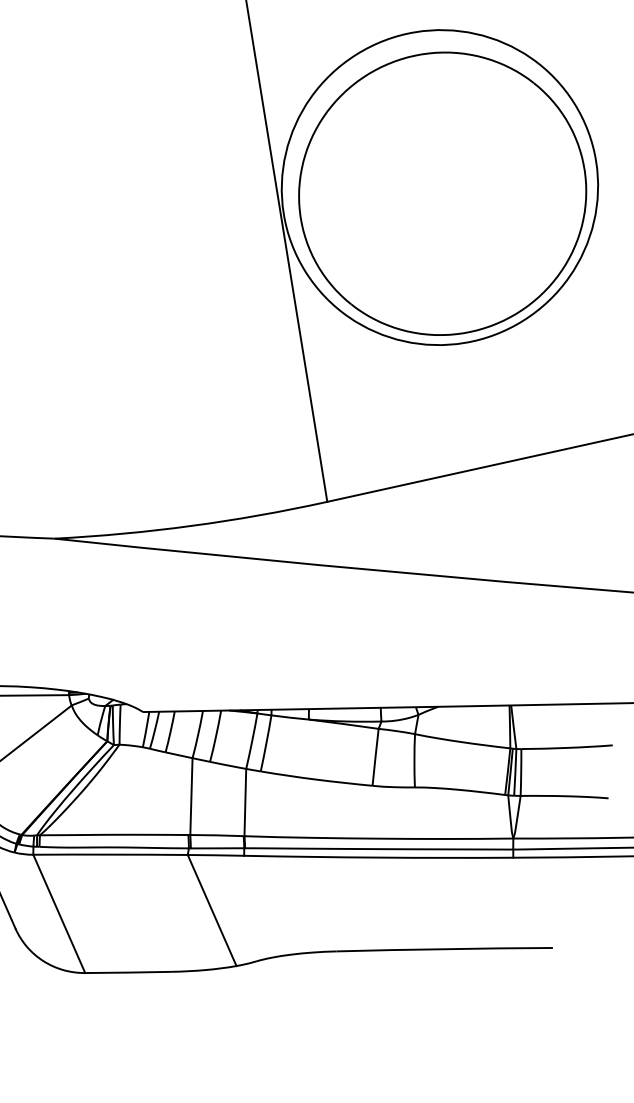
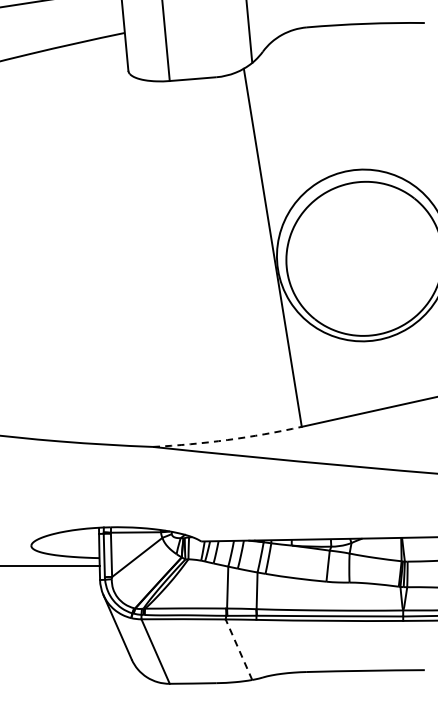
arc: (191, 525) -> (227, 439), solid -> dashed
line: (211, 910) -> (238, 649), solid -> dashed

